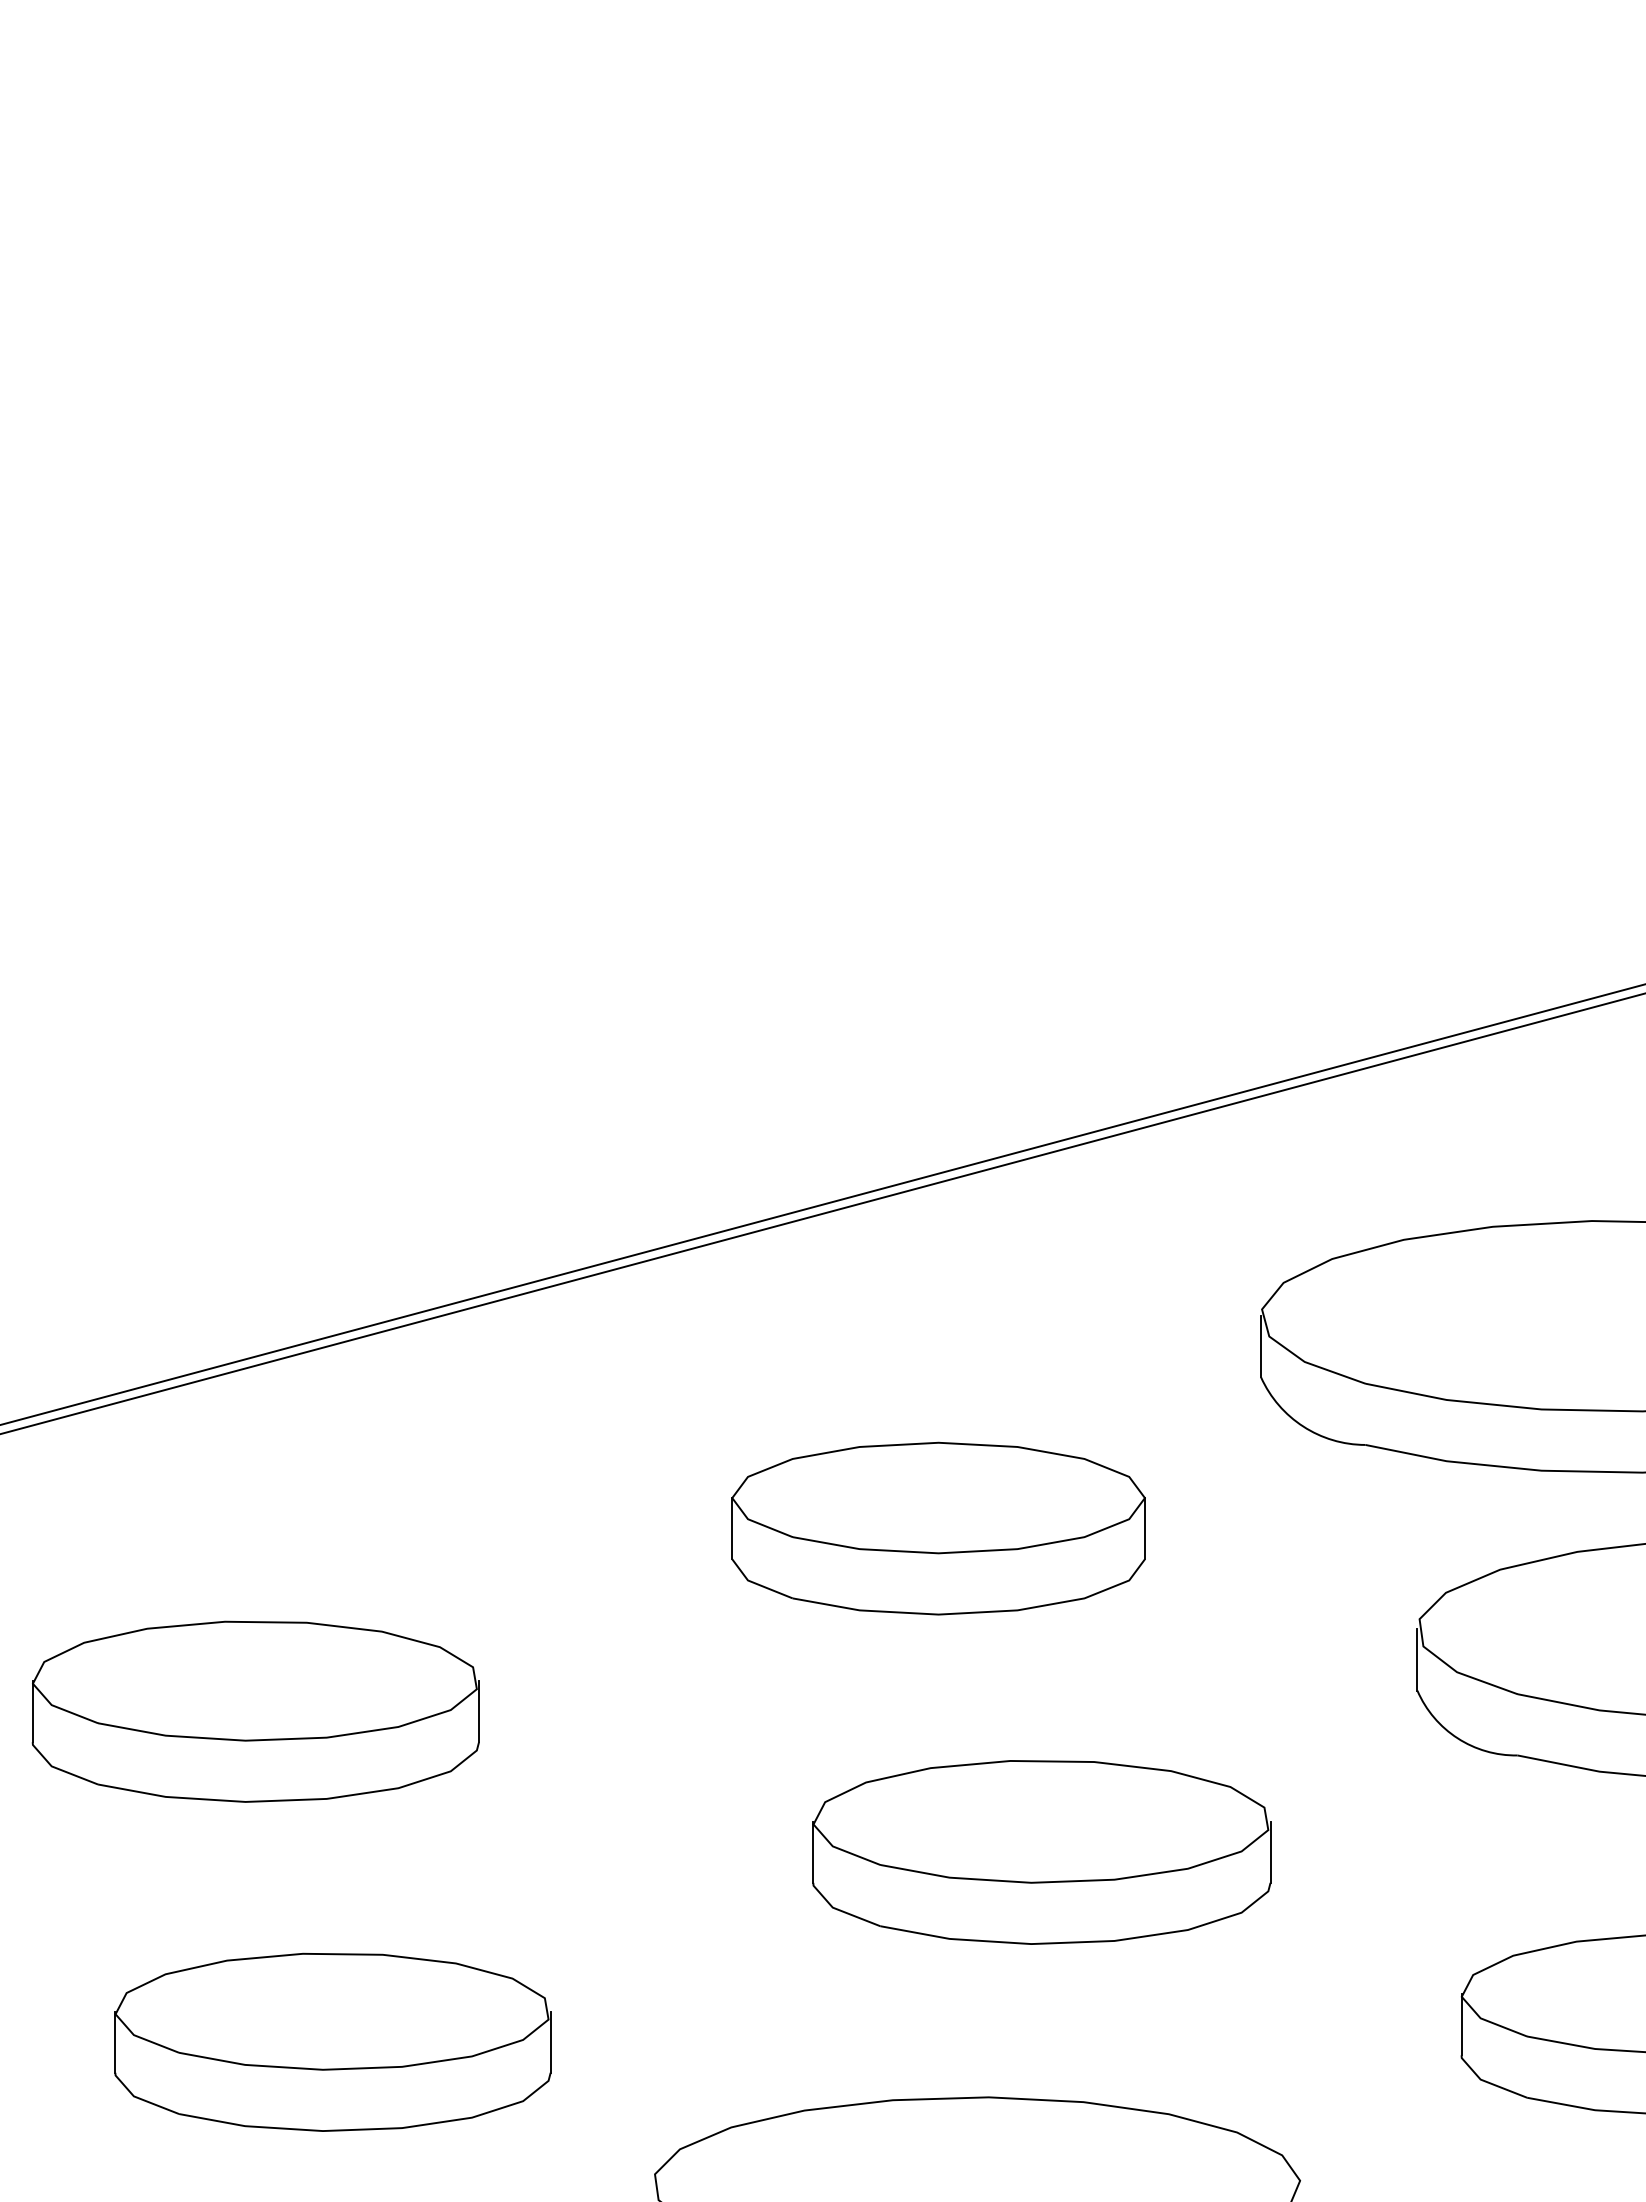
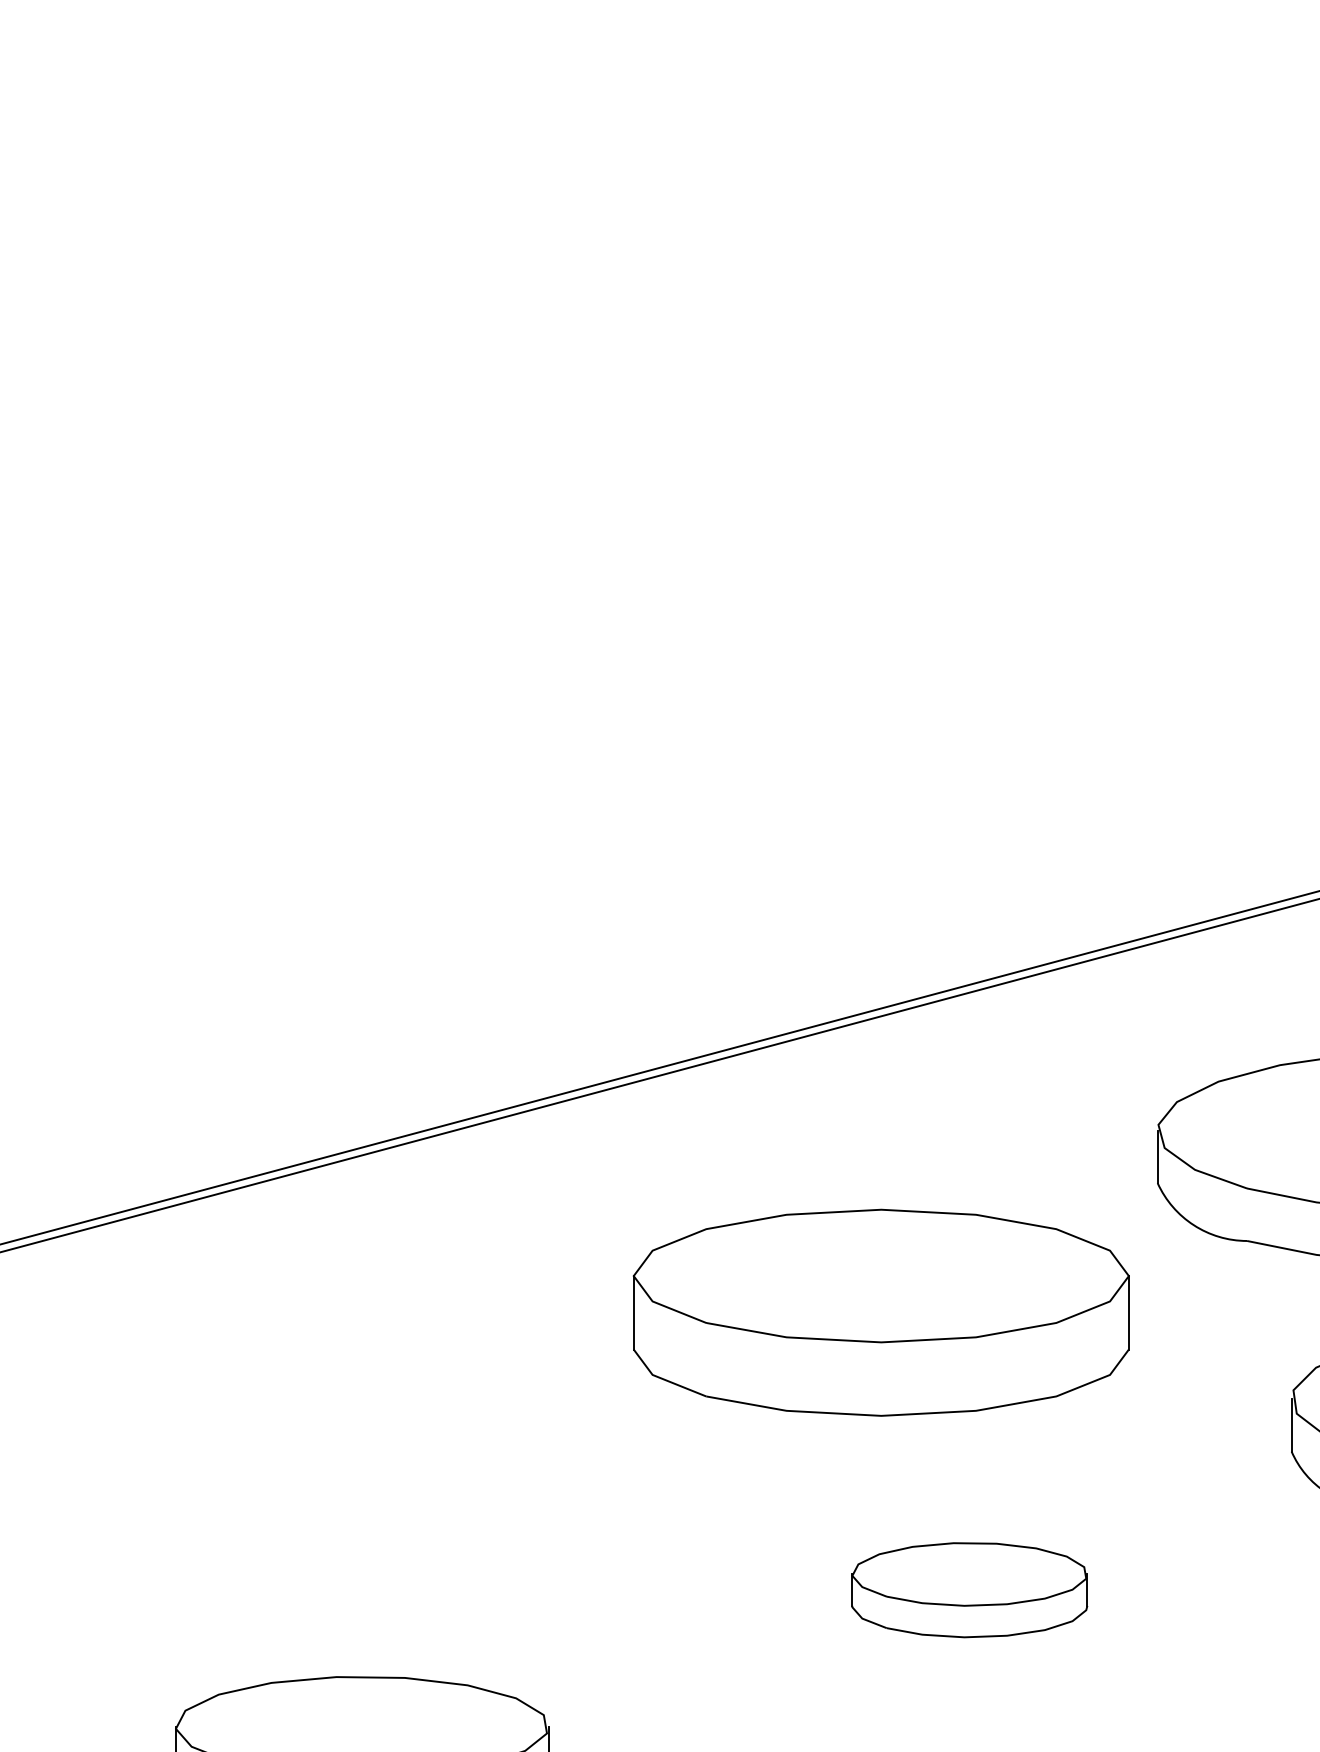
part: (938, 1528) -> (881, 1312), size x1.4
part: (255, 1711) -> (295, 1469), removed
part: (1041, 1852) -> (969, 1590), size x0.6

